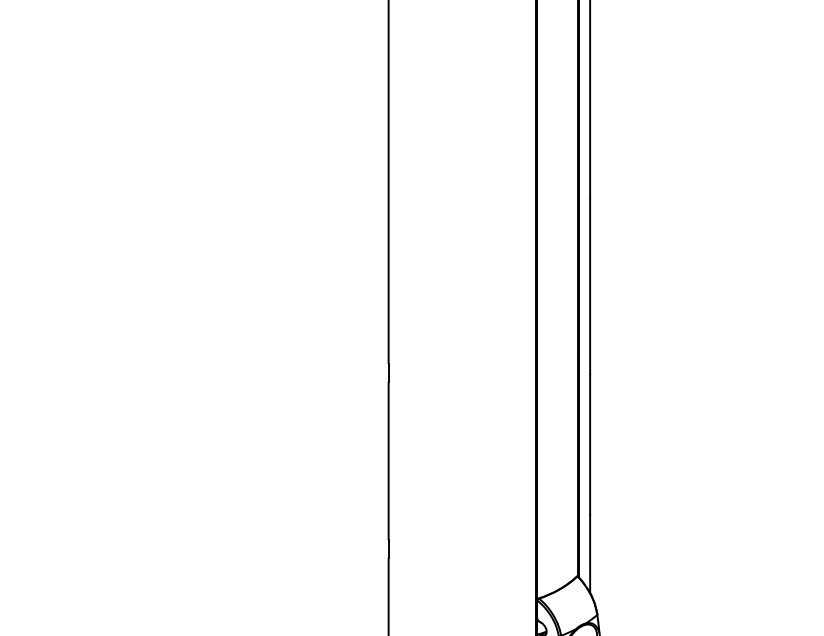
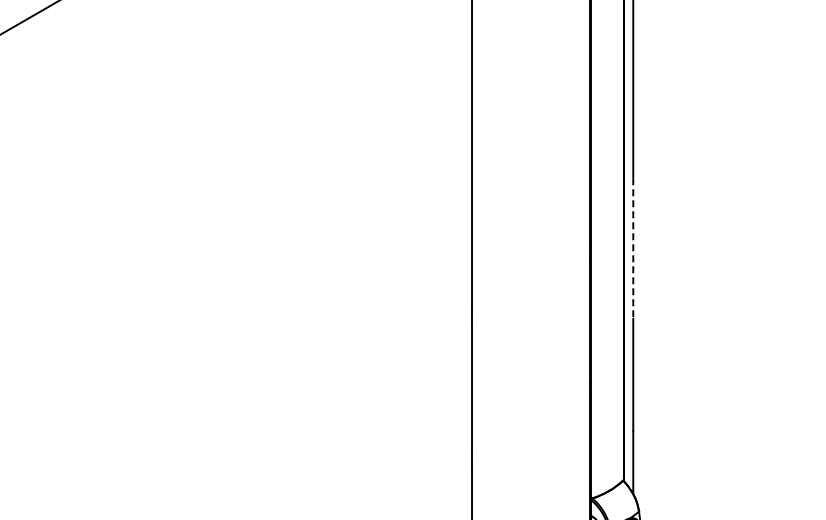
line: (590, 287) -> (633, 249), solid -> dashed

